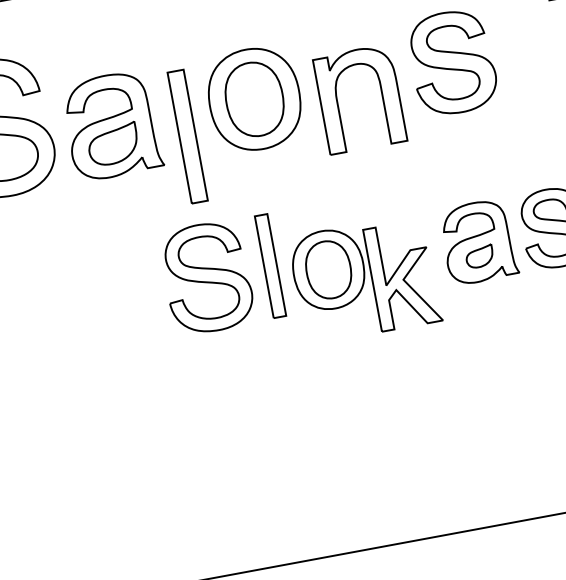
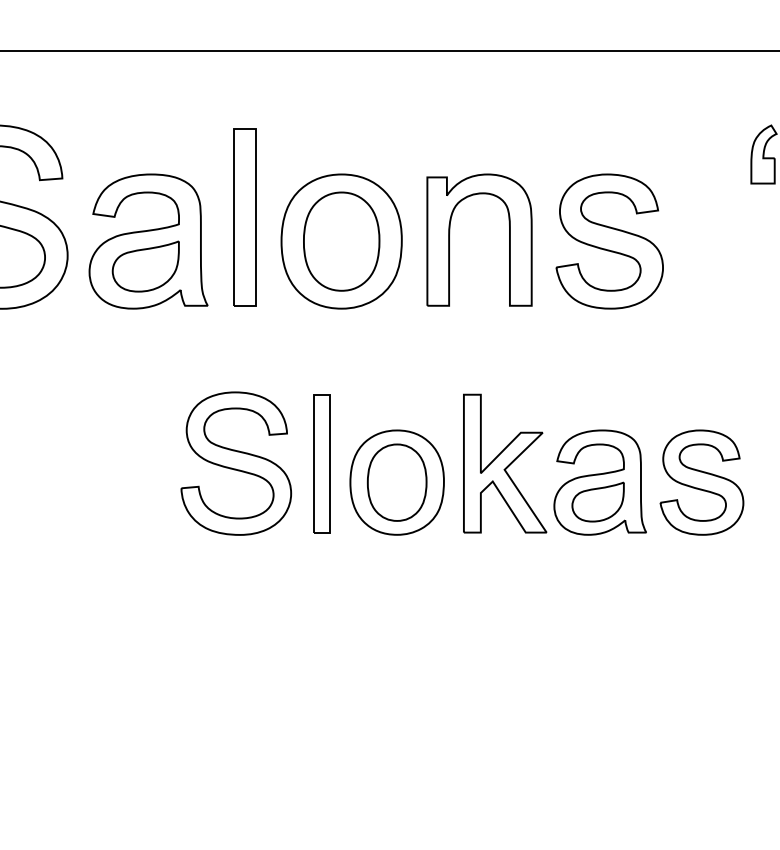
part: (337, 98) -> (450, 233), moved
part: (187, 136) -> (244, 217), moved
part: (479, 256) -> (597, 501), size x1.43
part: (403, 275) -> (505, 463), moved

